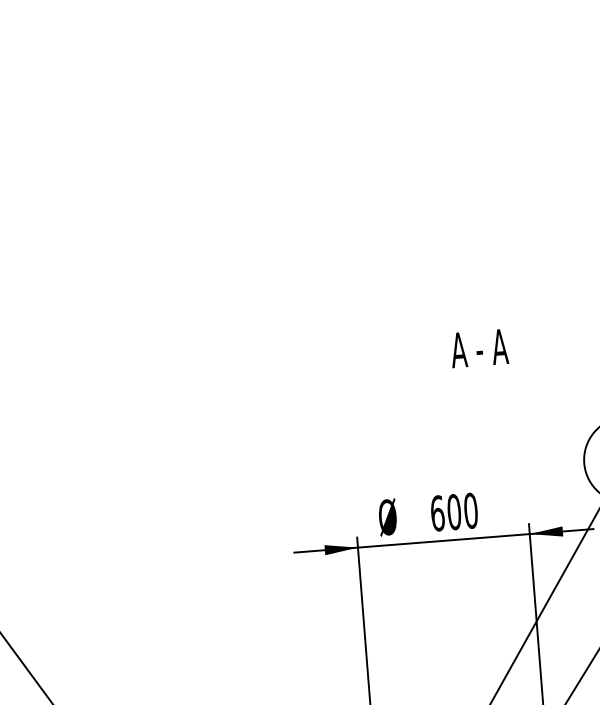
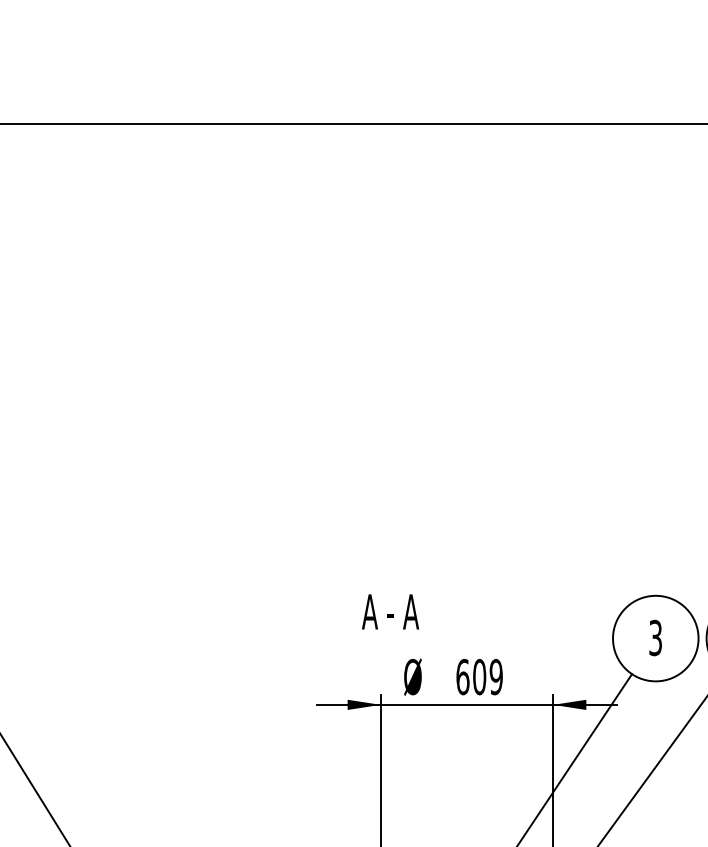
text: (479, 348) -> (390, 611), moved
text: (470, 511) -> (495, 677), 600 -> 609

